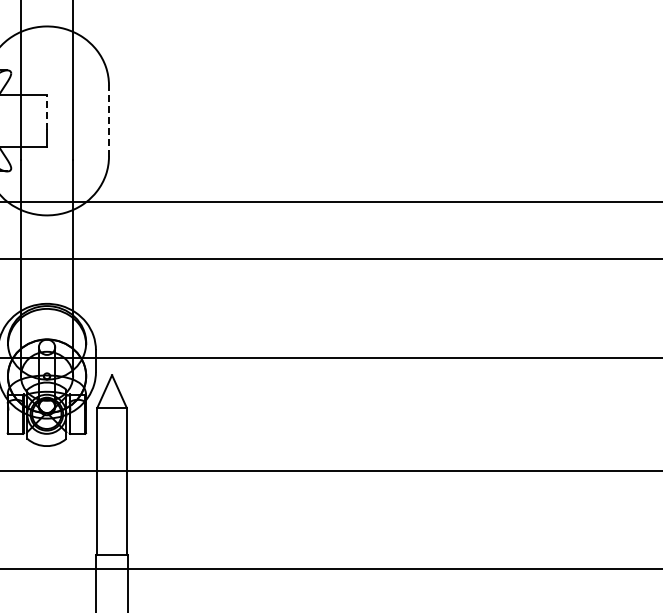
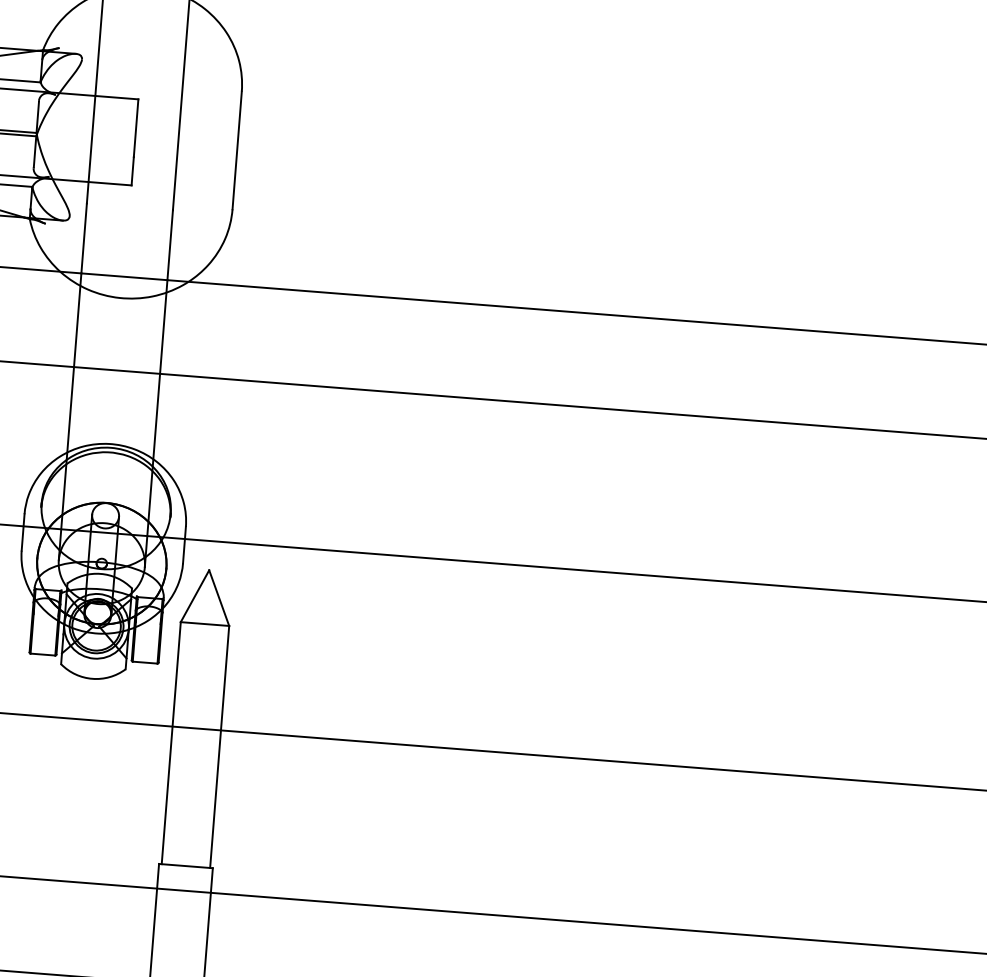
line: (47, 112) -> (136, 128), dashed -> solid
line: (109, 120) -> (238, 149), dashed -> solid

